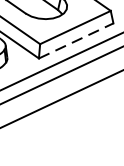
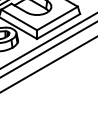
line: (76, 40) -> (58, 26), dashed -> solid

